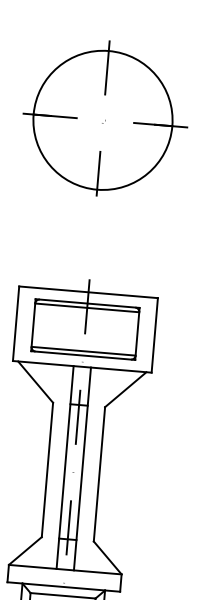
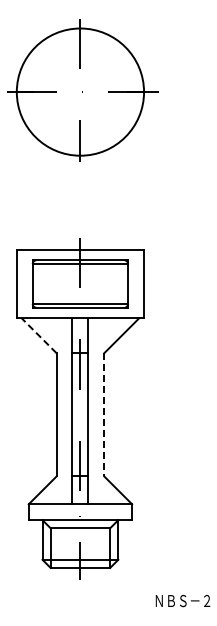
line: (36, 381) -> (39, 335), solid -> dashed
line: (99, 473) -> (104, 414), solid -> dashed

